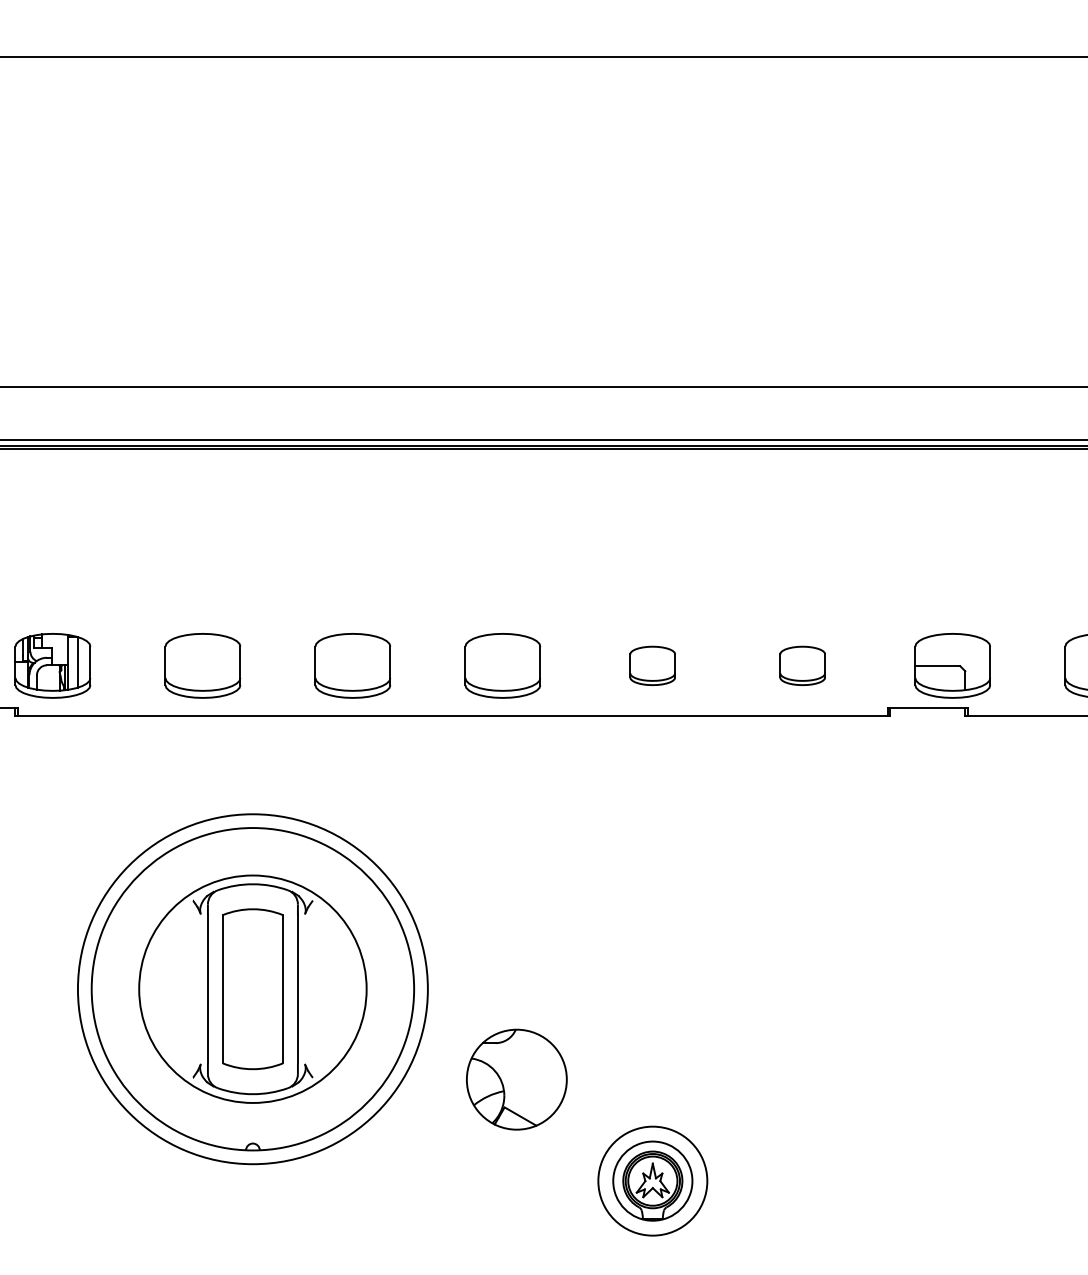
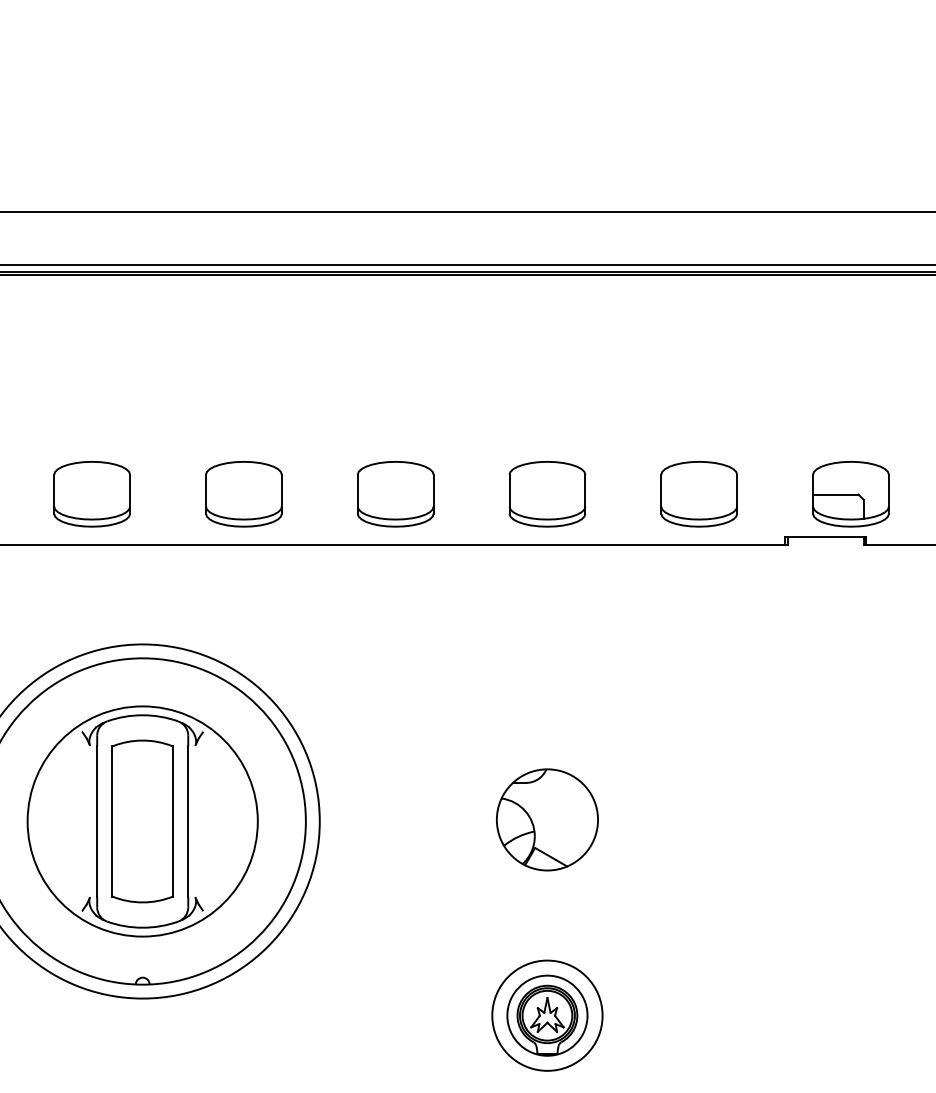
part: (652, 665) -> (547, 493), size x1.67
part: (802, 665) -> (698, 493), size x1.67
part: (516, 1079) -> (547, 819), moved

